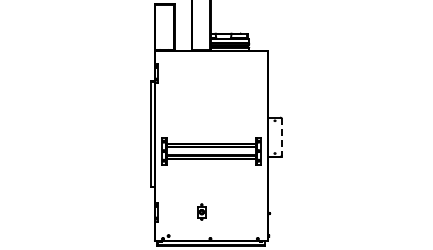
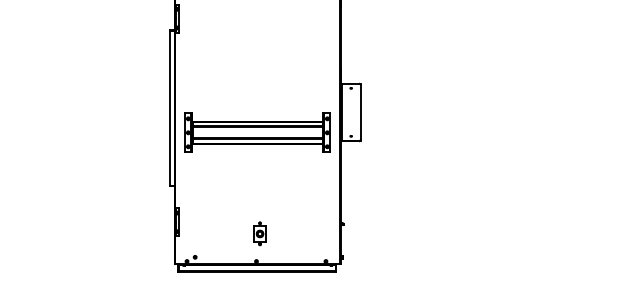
line: (281, 137) -> (360, 112), dashed -> solid
part: (201, 211) -> (259, 233), moved

